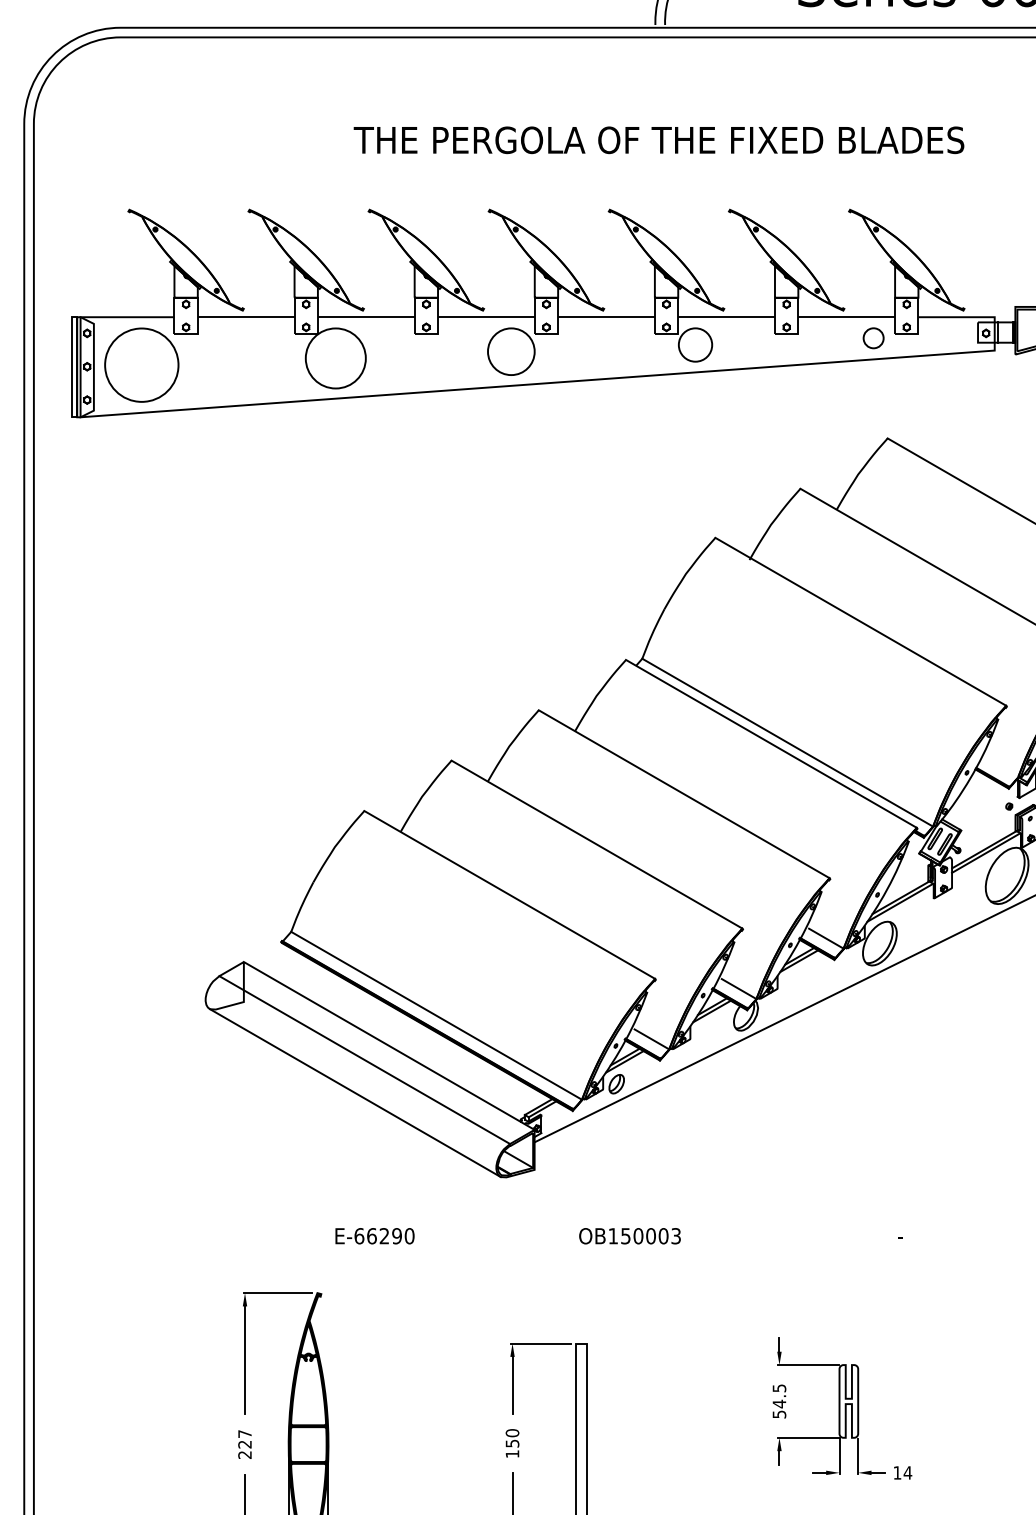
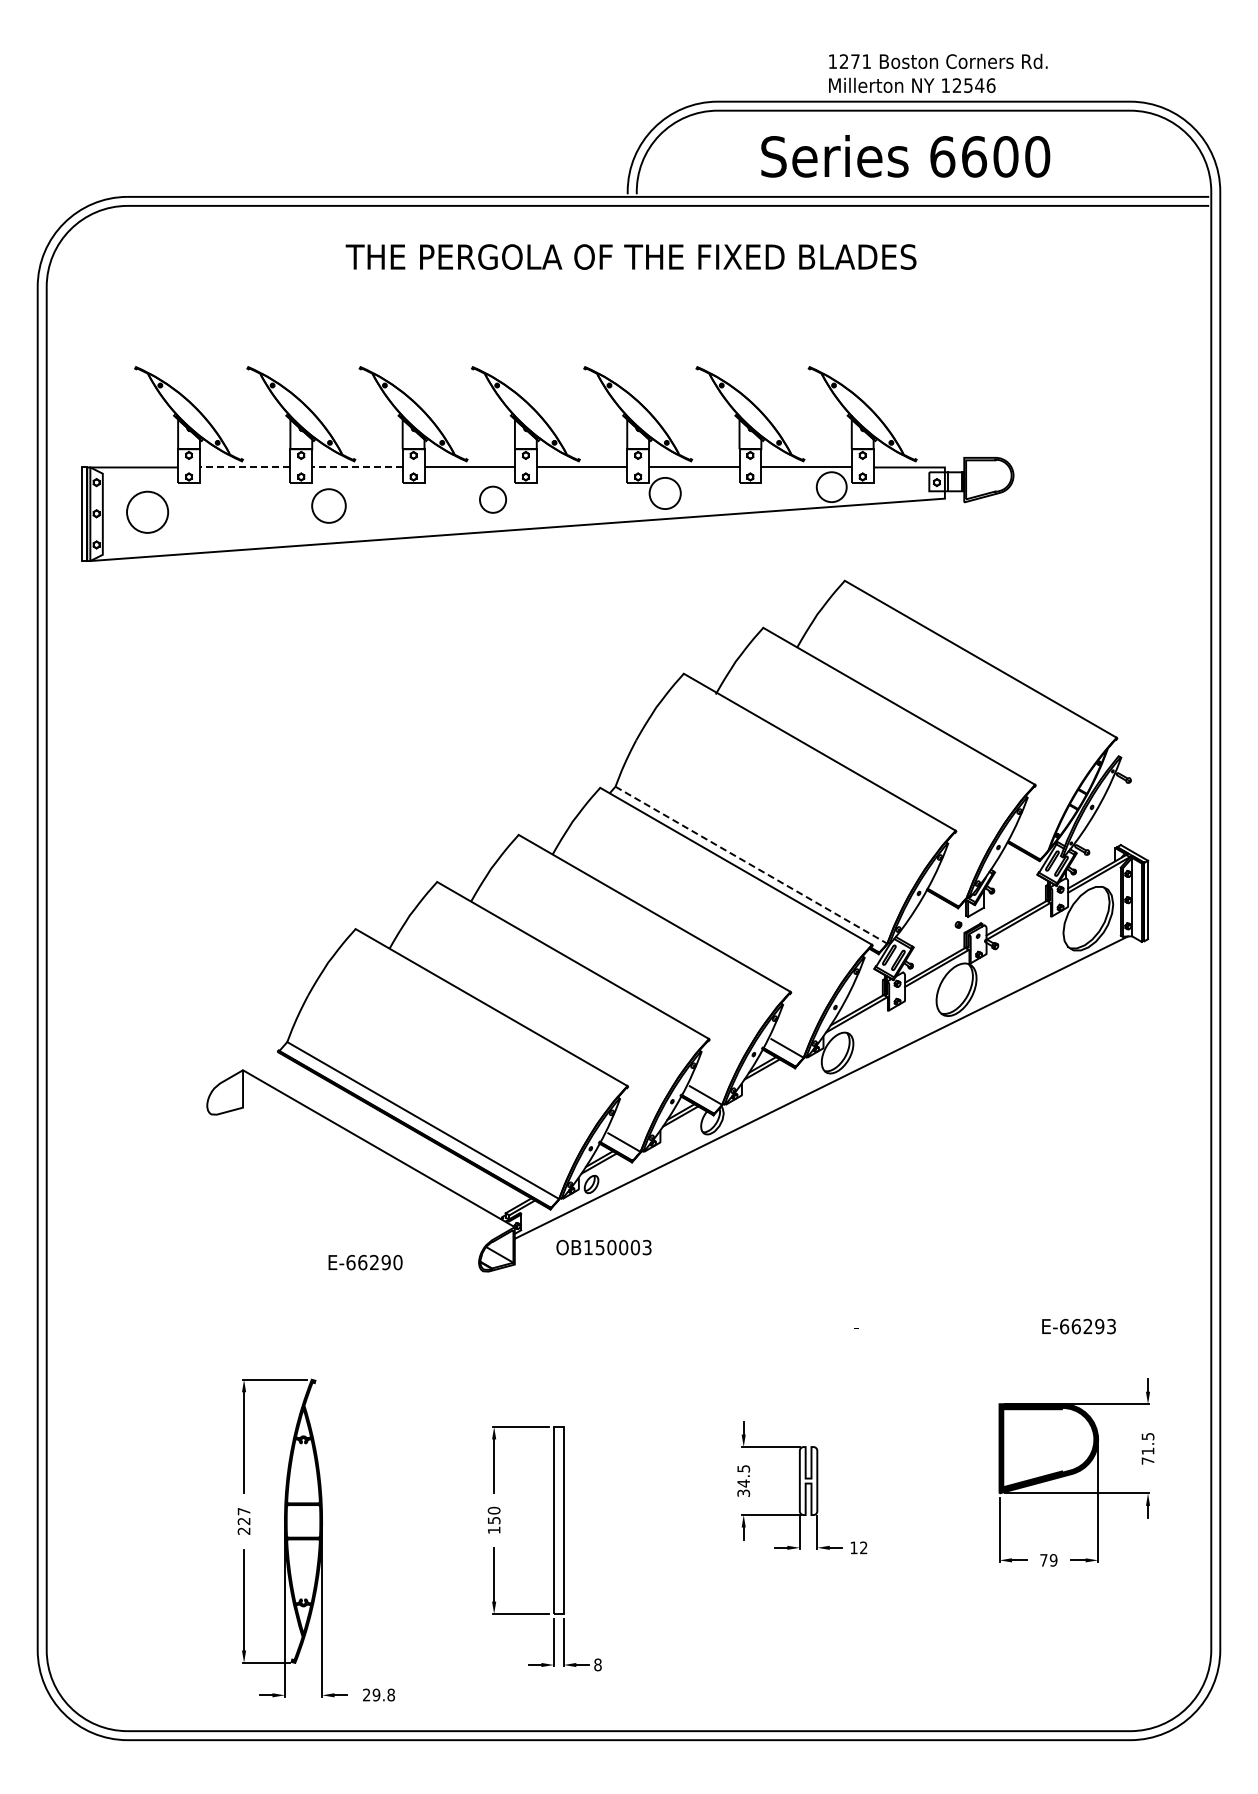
text: (658, 139) -> (630, 256), moved
line: (245, 317) -> (244, 467), solid -> dashed
line: (365, 317) -> (356, 467), solid -> dashed
circle: (873, 337) -> (831, 486), size x1.6
circle: (510, 351) -> (492, 499), size x0.6
circle: (335, 357) -> (328, 505), size x0.6
circle: (141, 365) -> (147, 512), size x0.6
line: (787, 742) -> (751, 865), solid -> dashed
line: (364, 1059) -> (355, 1161), removed
line: (355, 1092) -> (347, 1192), removed
text: (374, 1236) -> (365, 1262), moved
text: (629, 1236) -> (603, 1247), moved
text: (779, 1413) -> (743, 1492), 54.5 -> 34.5
text: (907, 1472) -> (863, 1547), 14 -> 12

